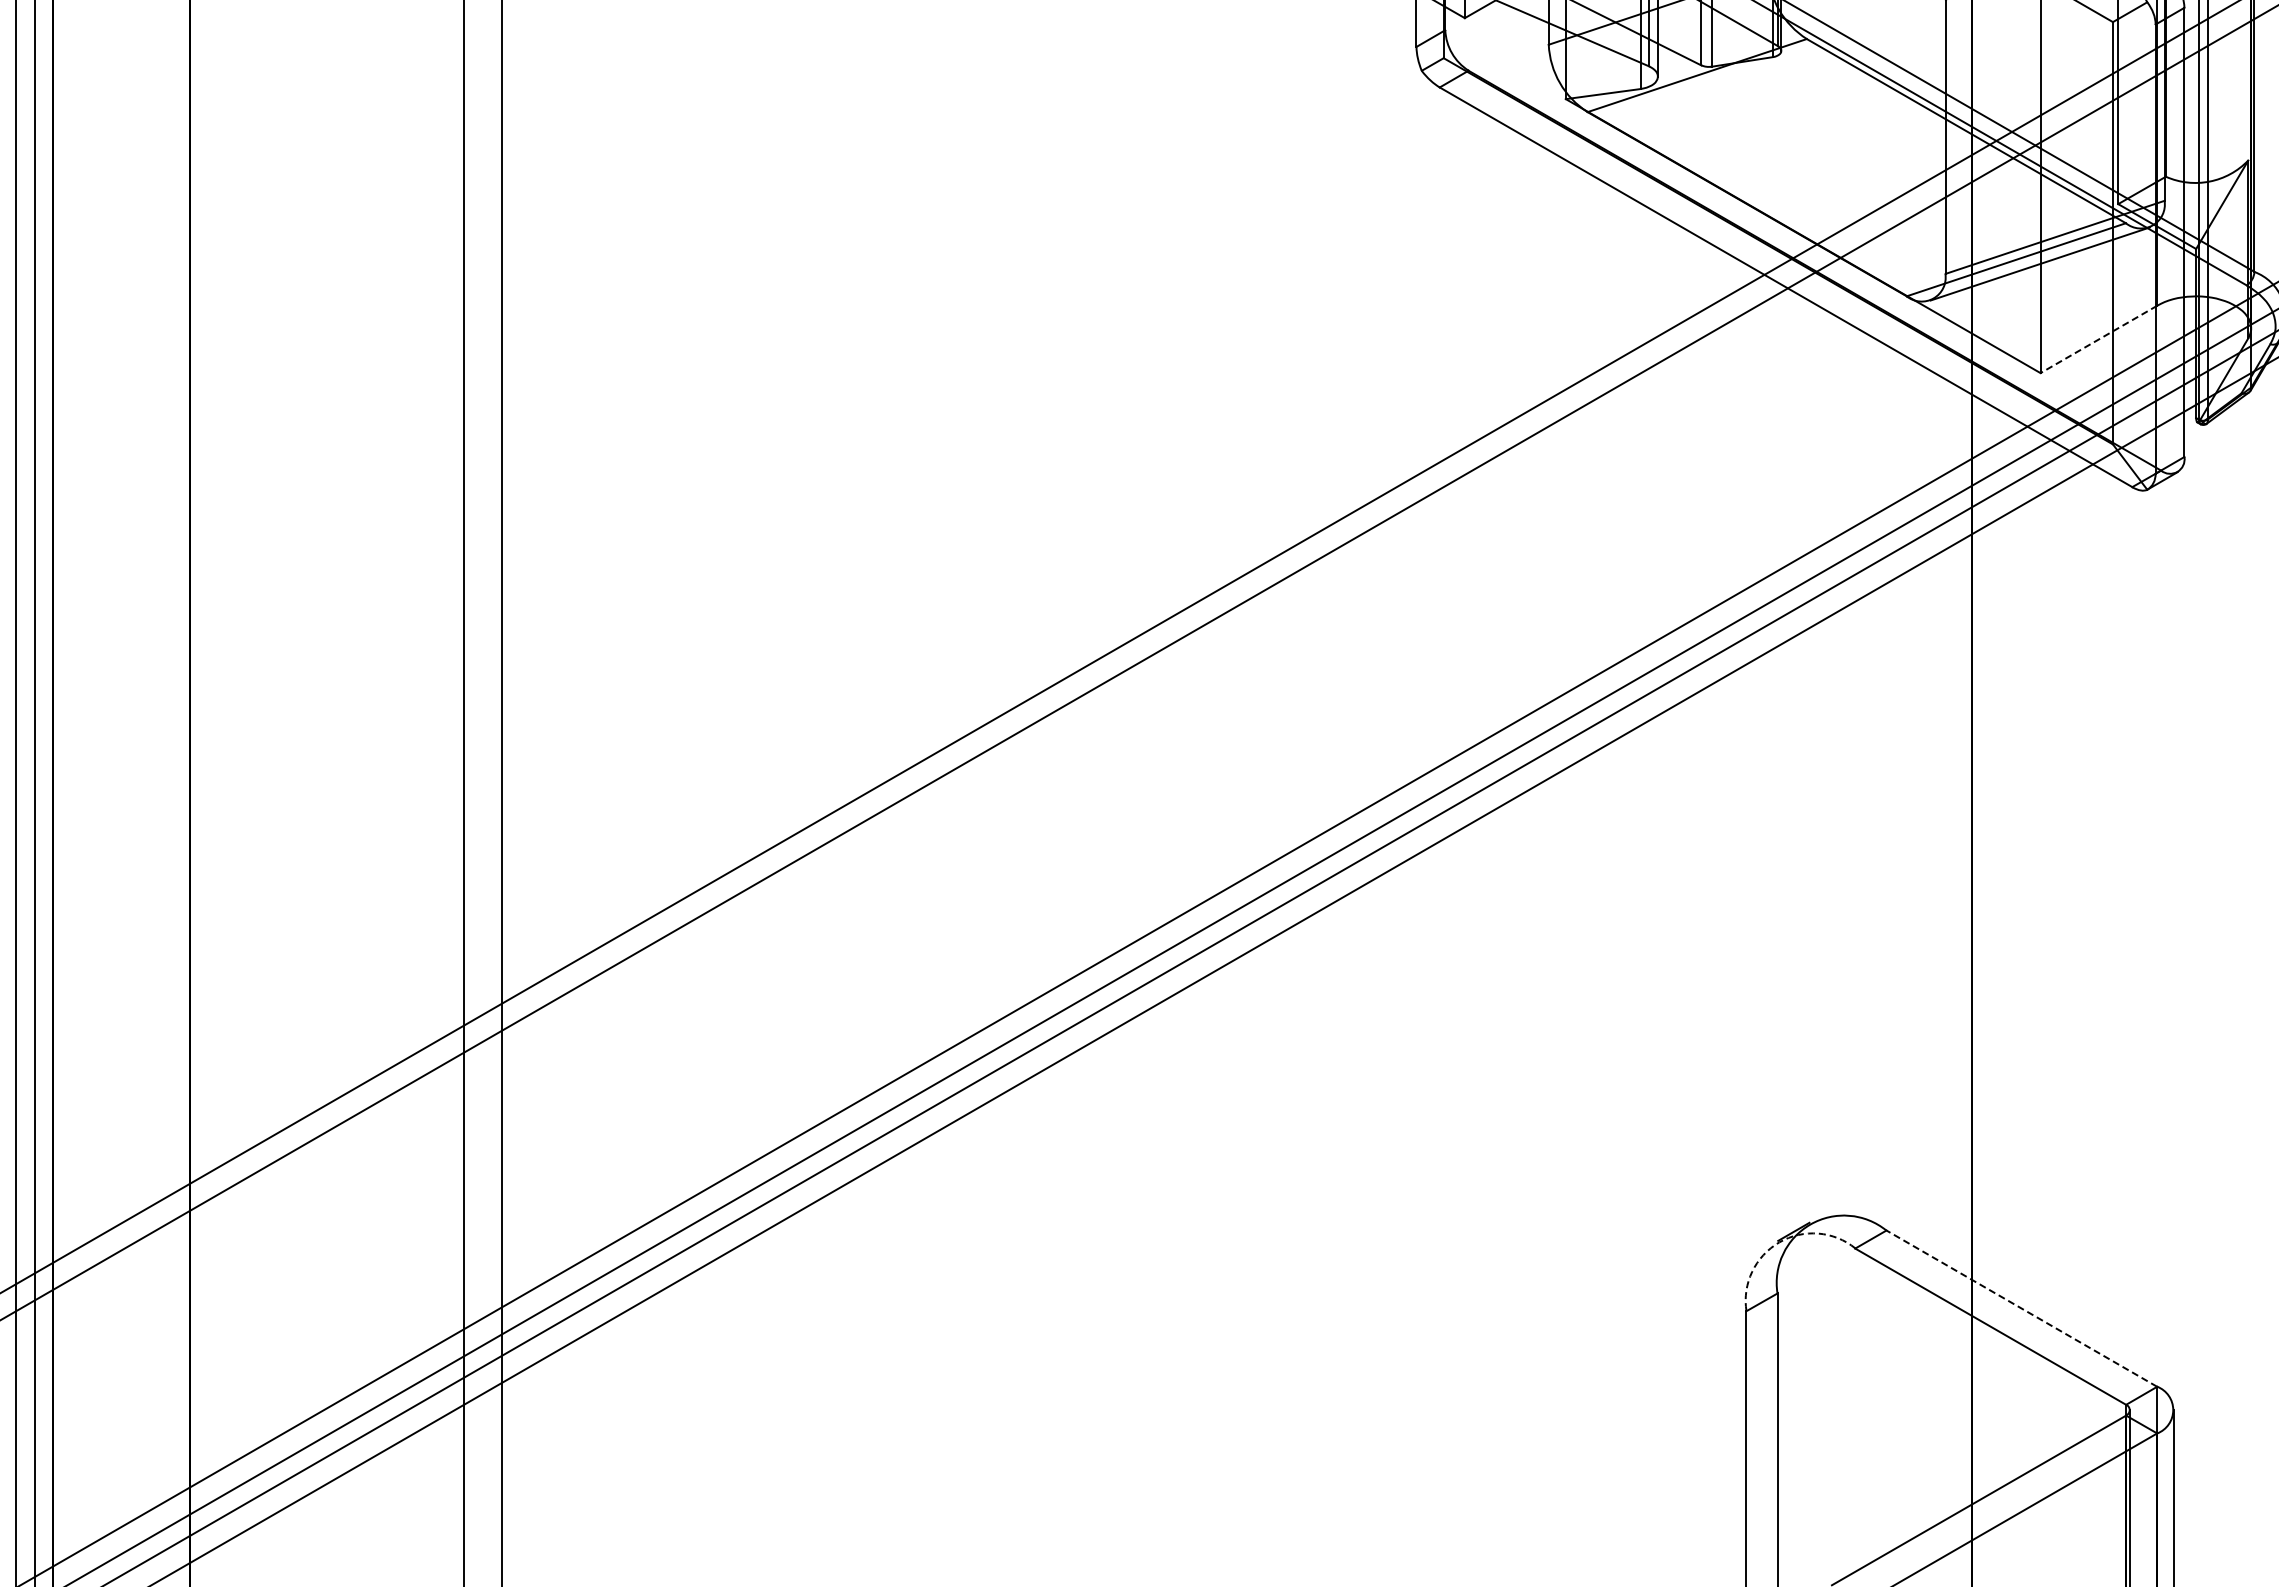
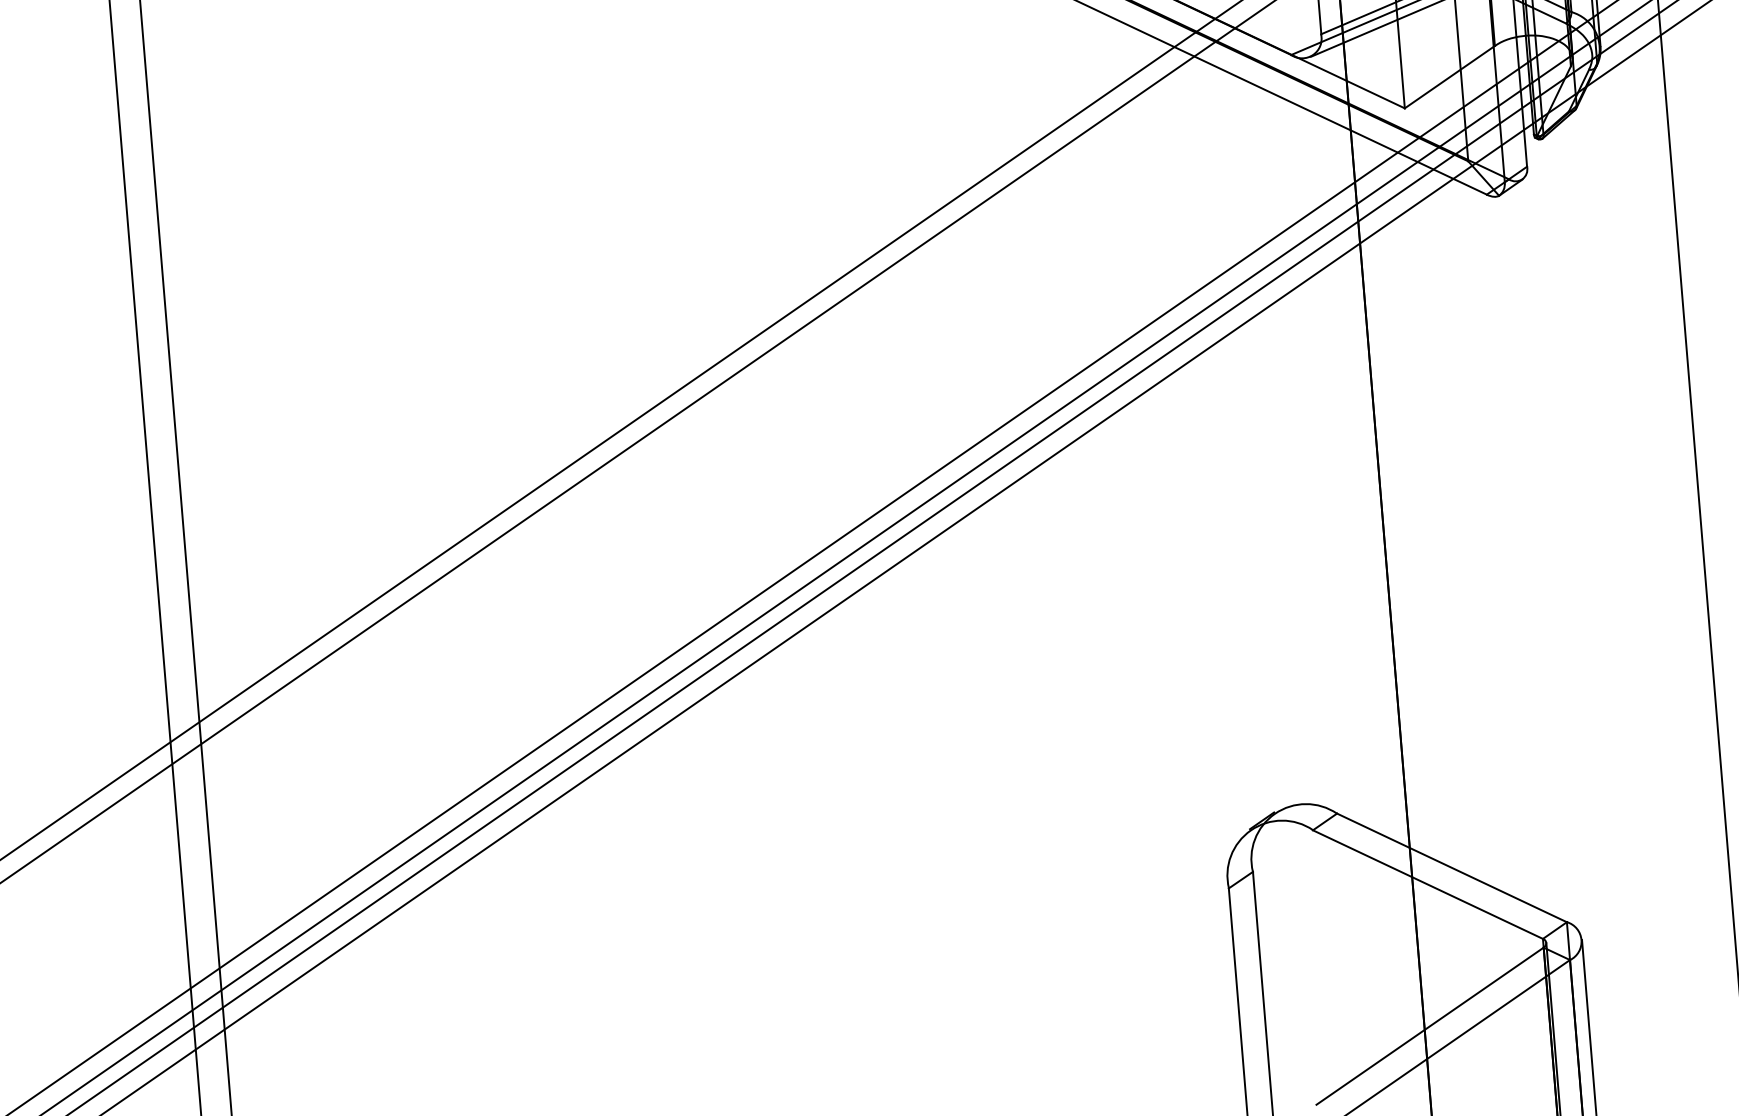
line: (2098, 339) -> (1449, 77), dashed -> solid
arc: (1779, 1242) -> (1251, 830), dashed -> solid
line: (2021, 1308) -> (1451, 867), dashed -> solid

